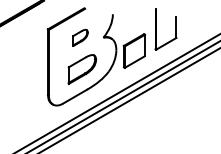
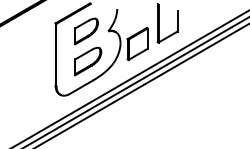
part: (80, 37) -> (86, 31), size x1.67

